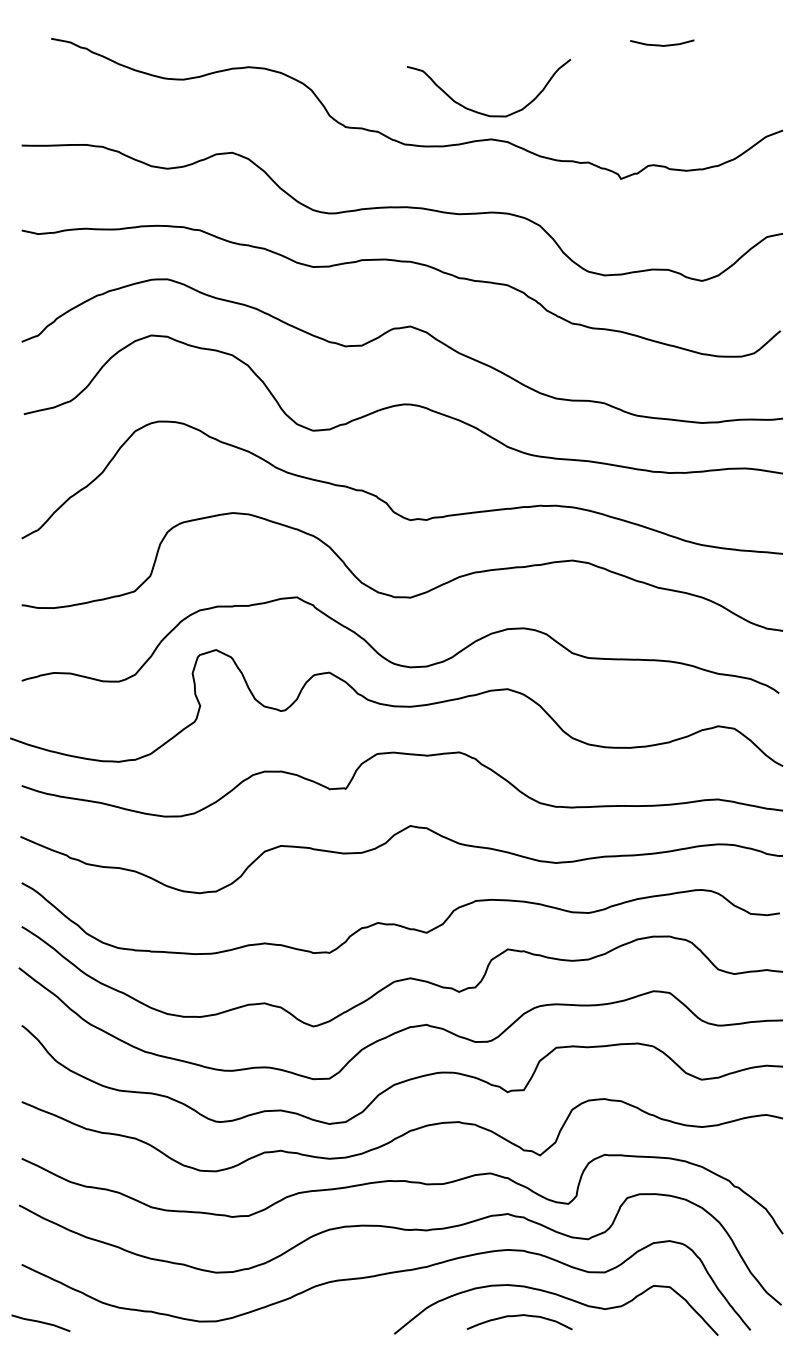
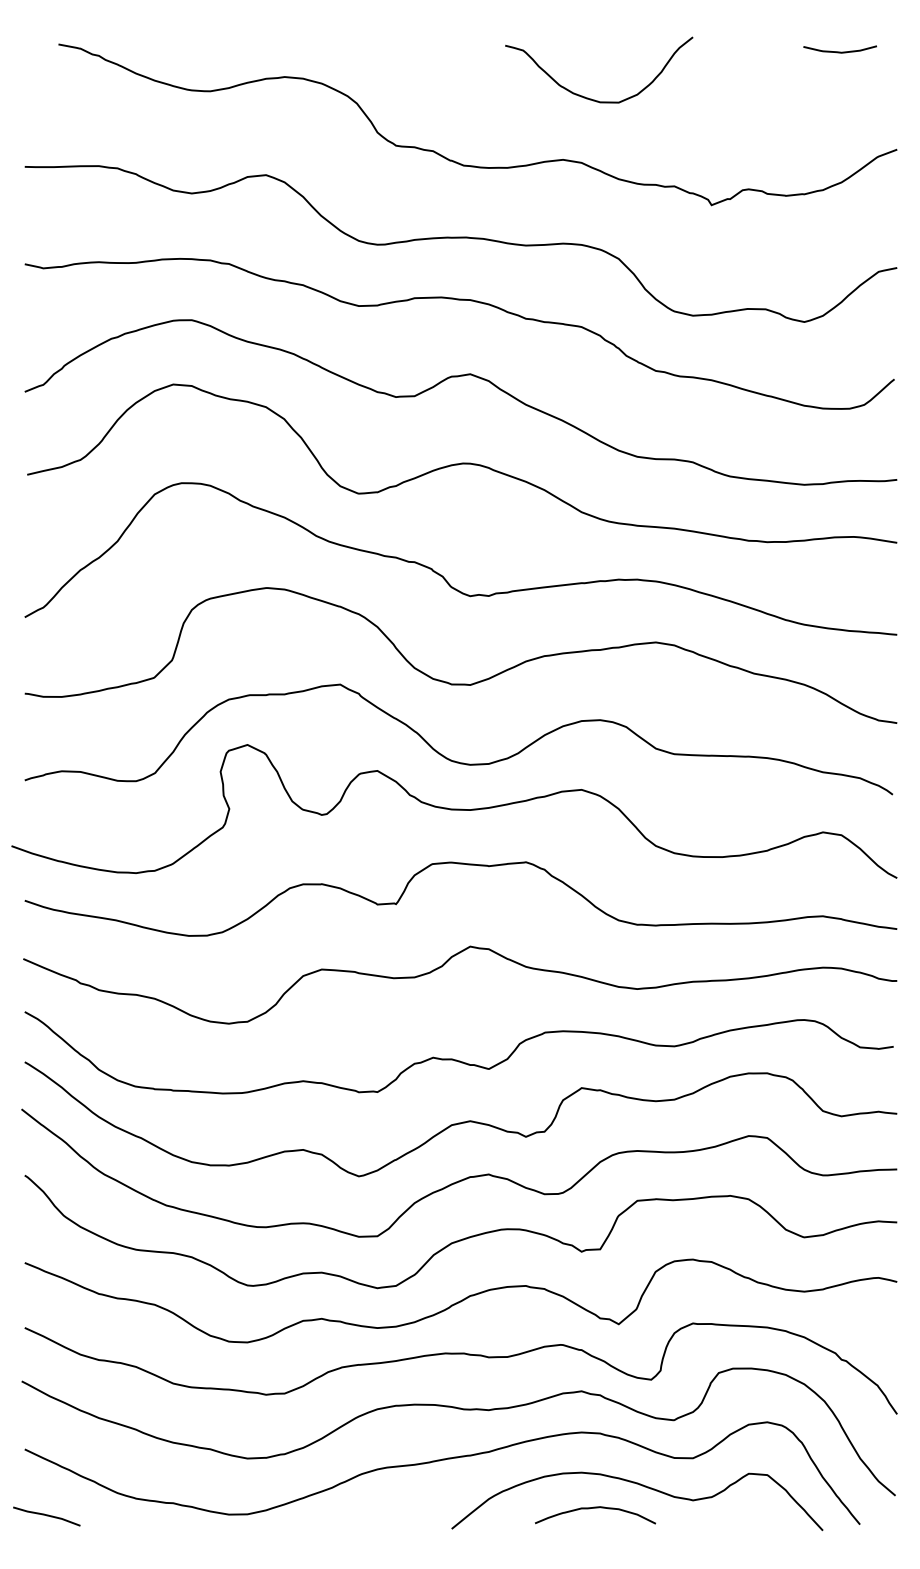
curve: (661, 44) -> (839, 51), moved
curve: (481, 112) -> (590, 98), moved

